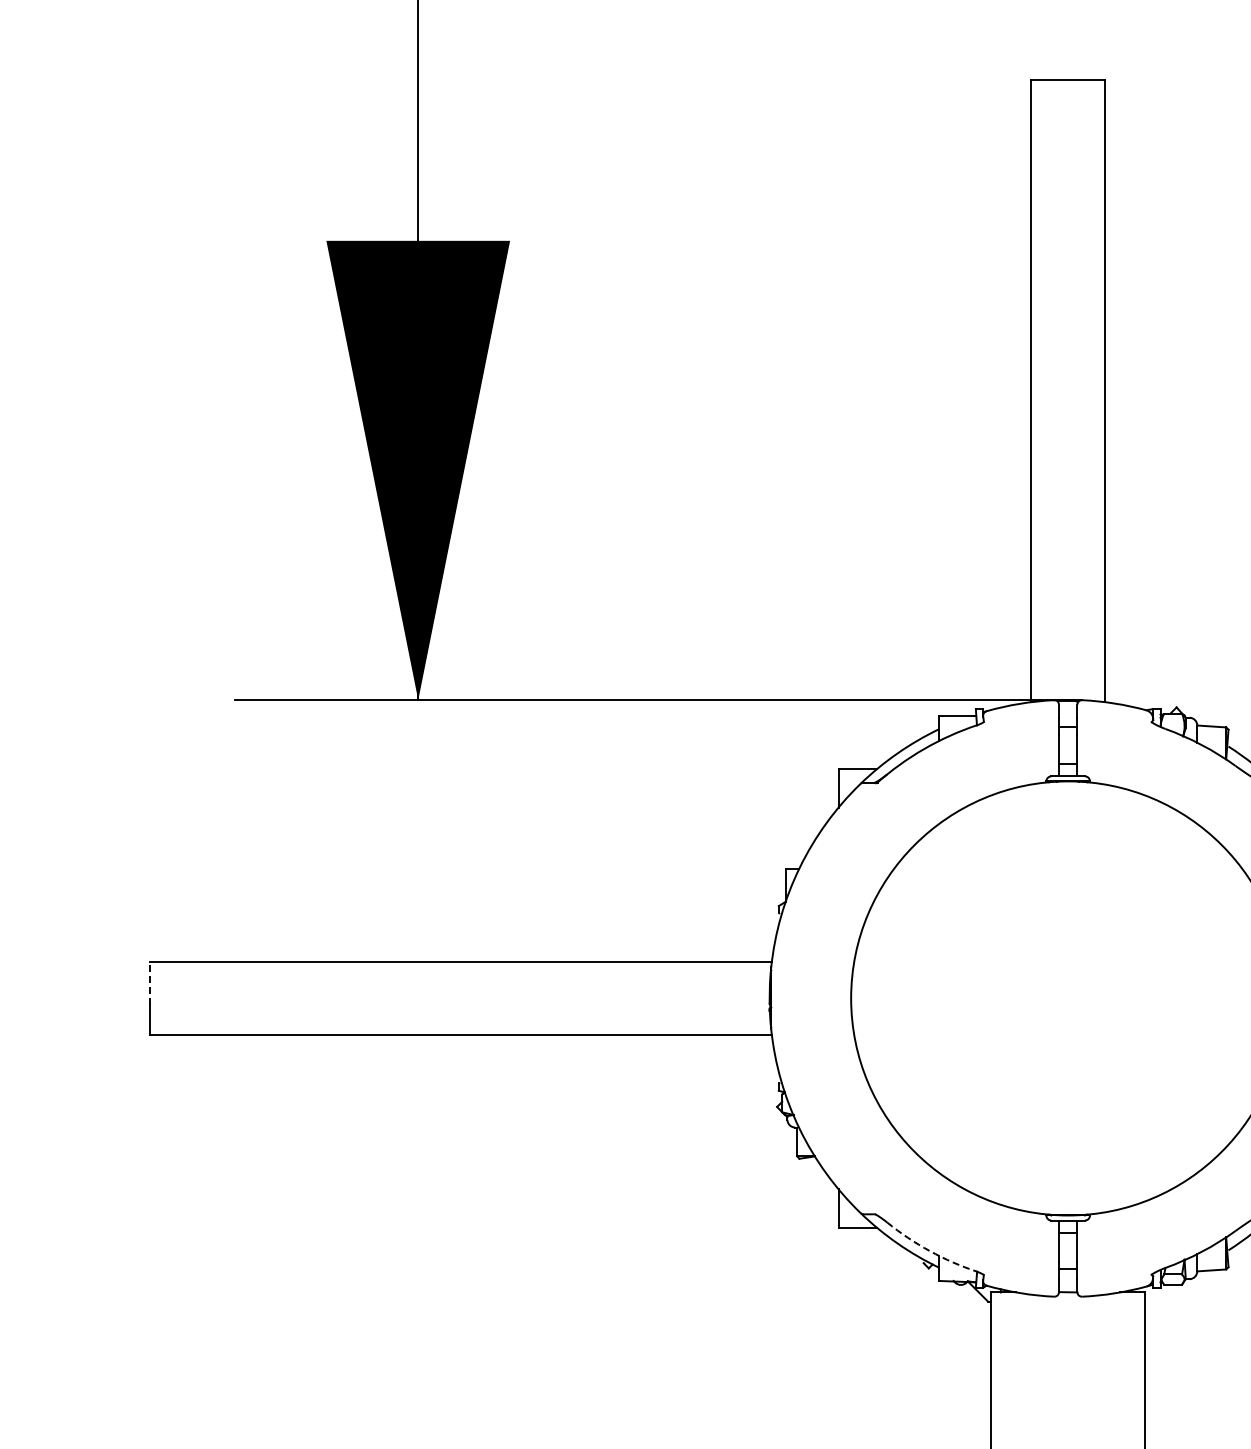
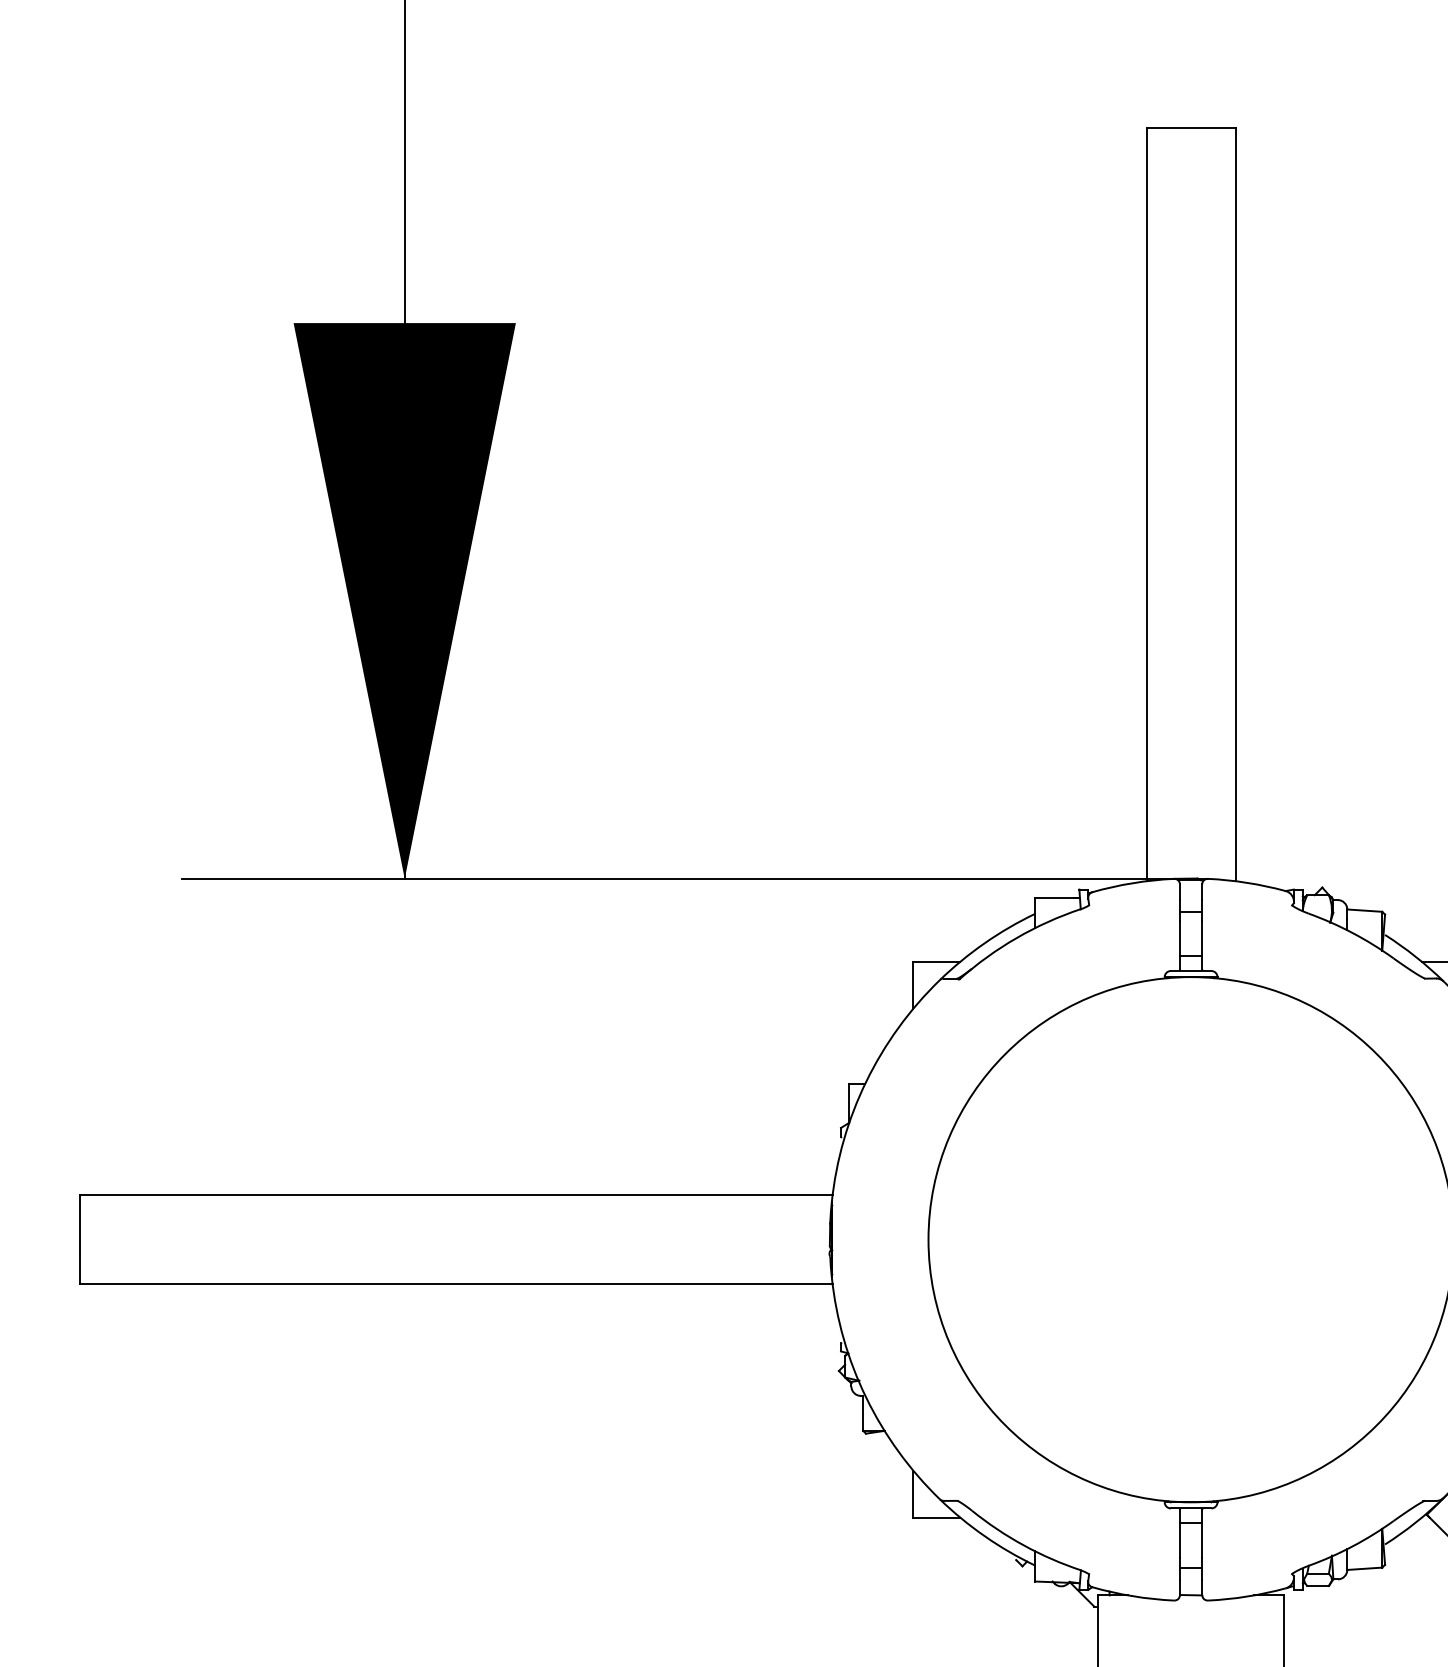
line: (149, 983) -> (79, 1221), dashed -> solid
arc: (929, 1251) -> (1023, 1545), dashed -> solid

